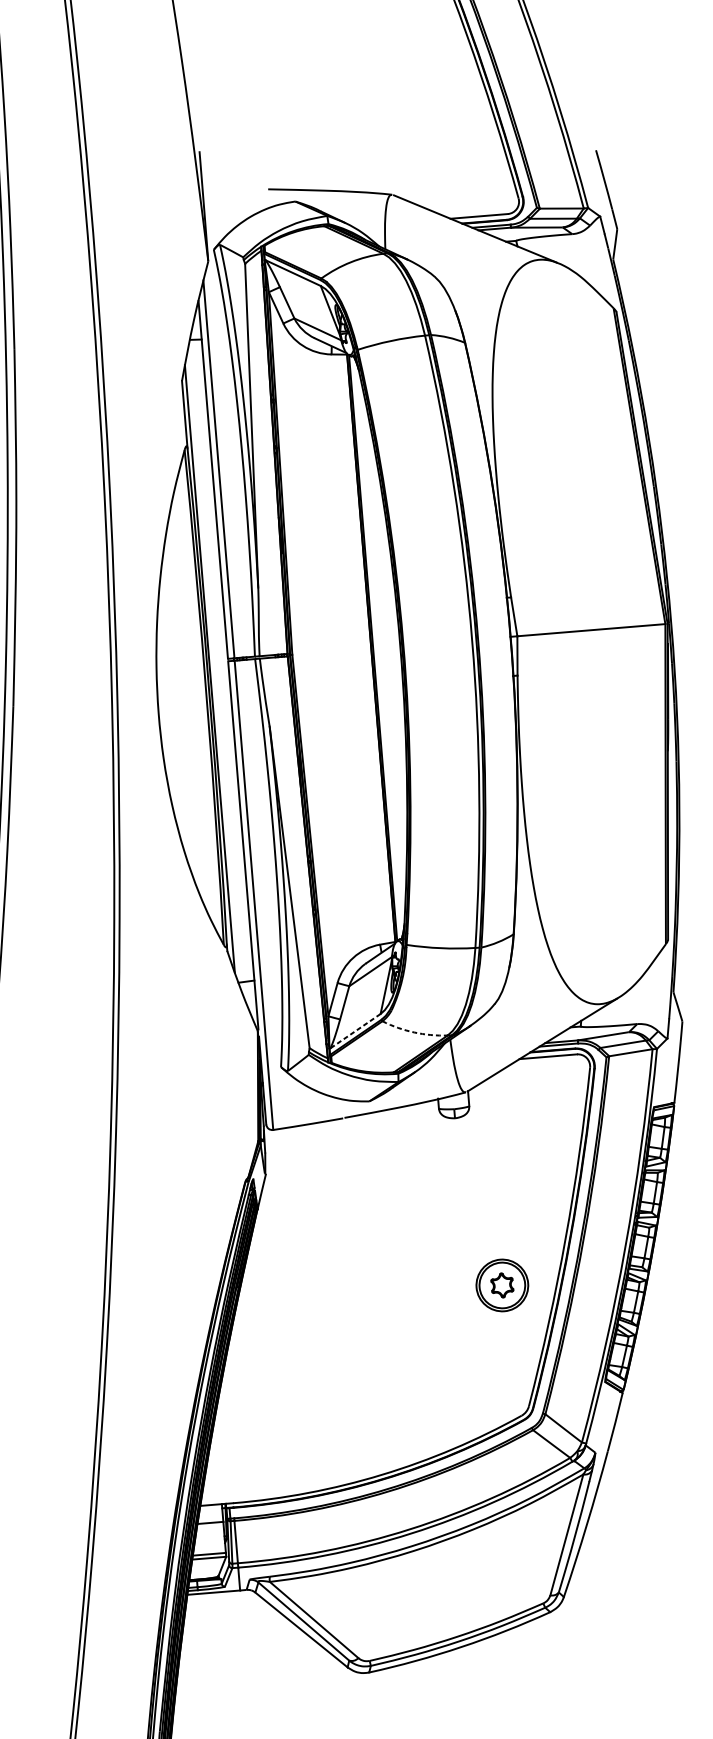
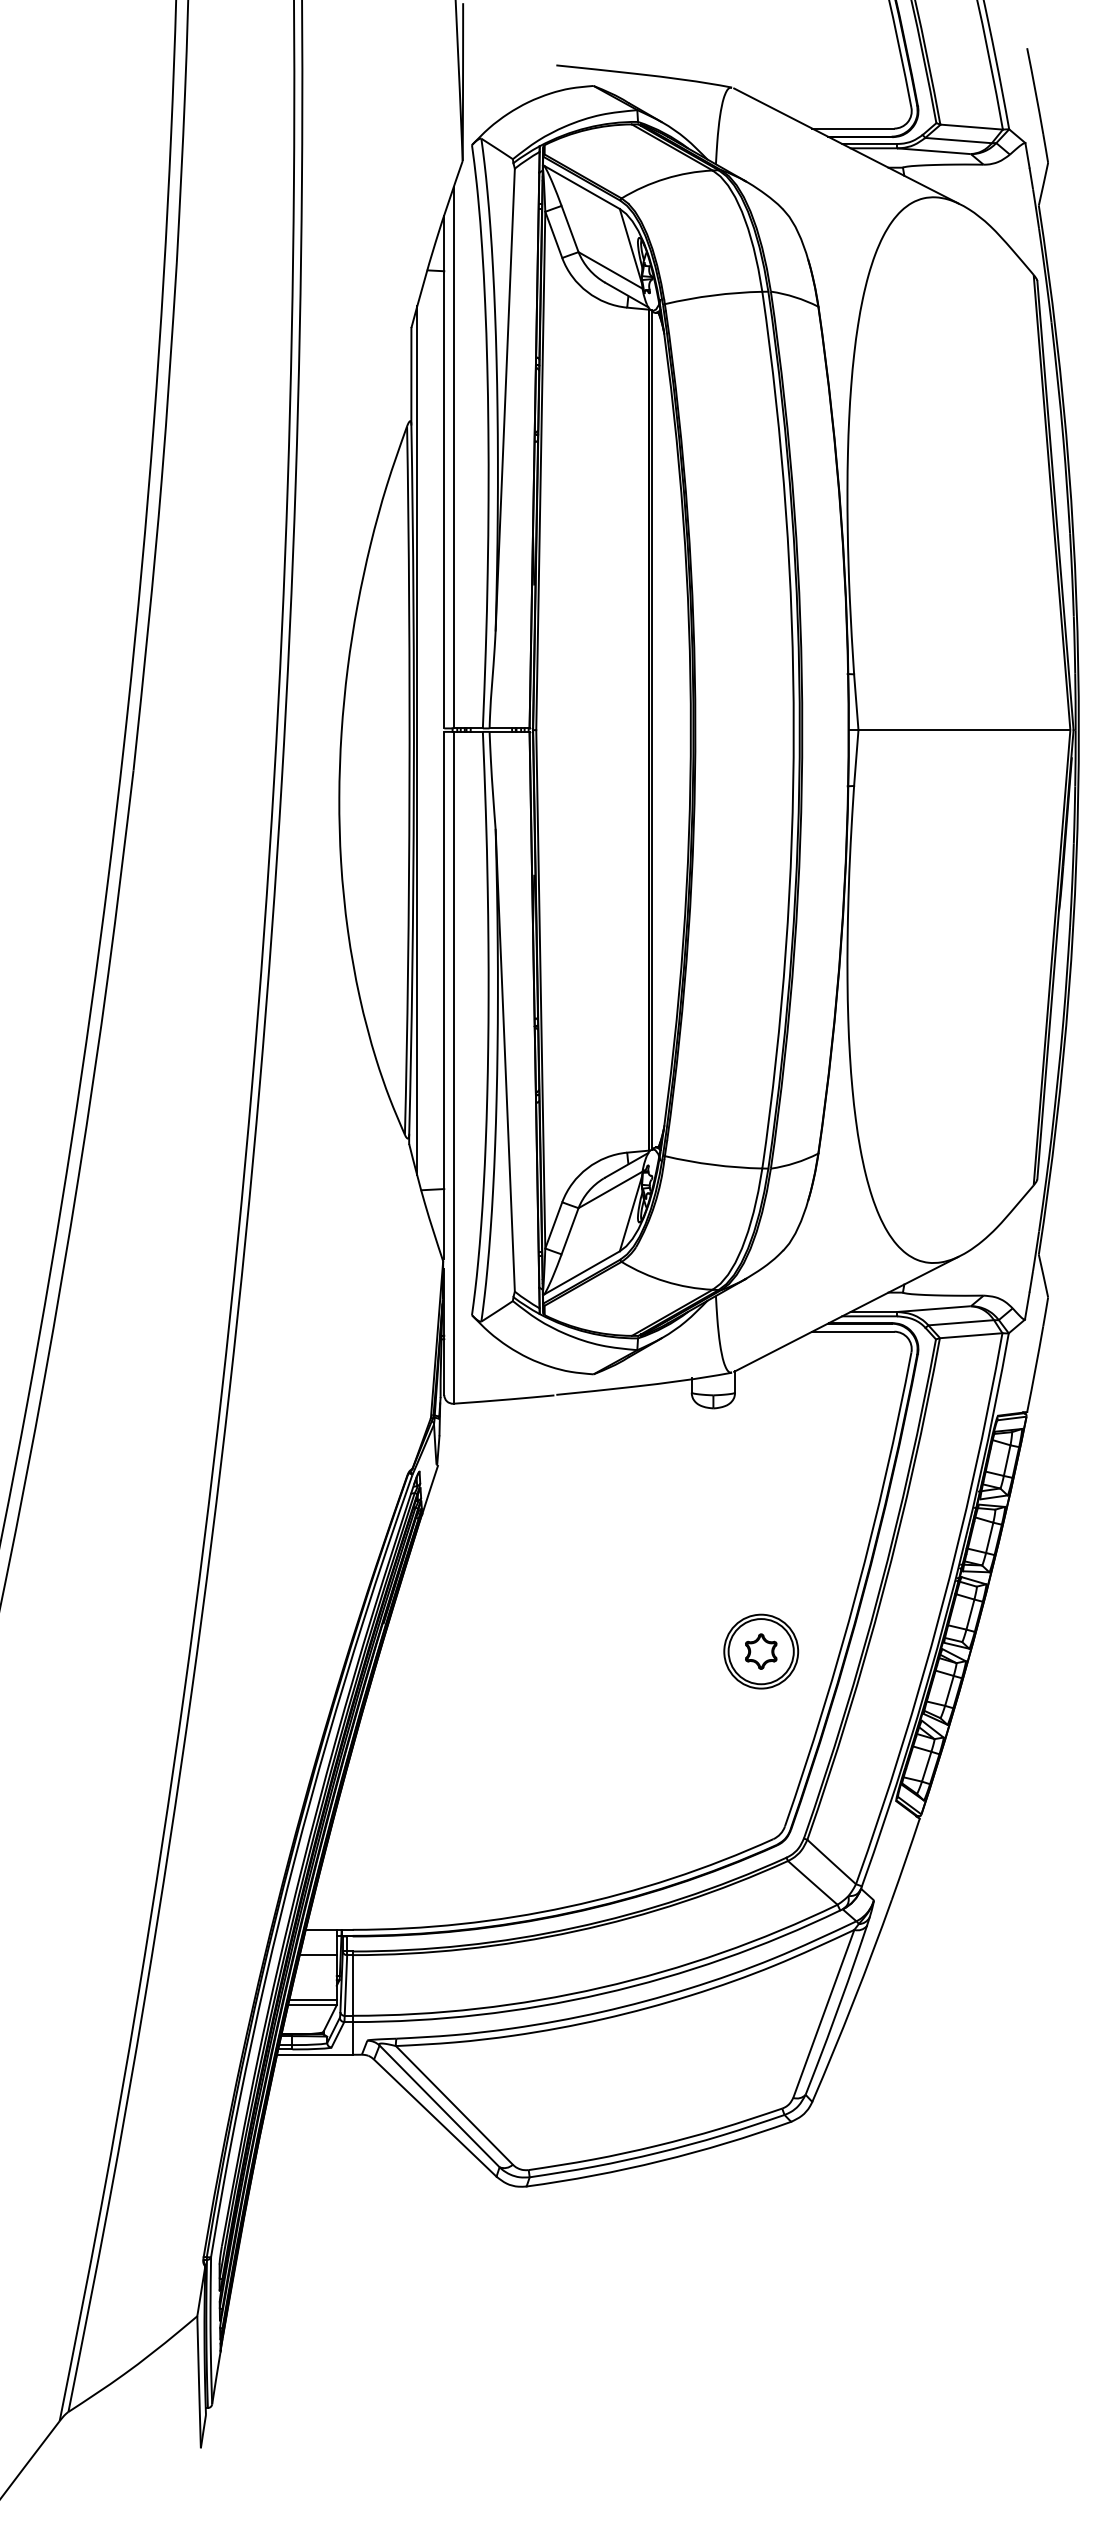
line: (355, 1031) -> (581, 1273), dashed -> solid
arc: (414, 1032) -> (665, 1281), dashed -> solid

